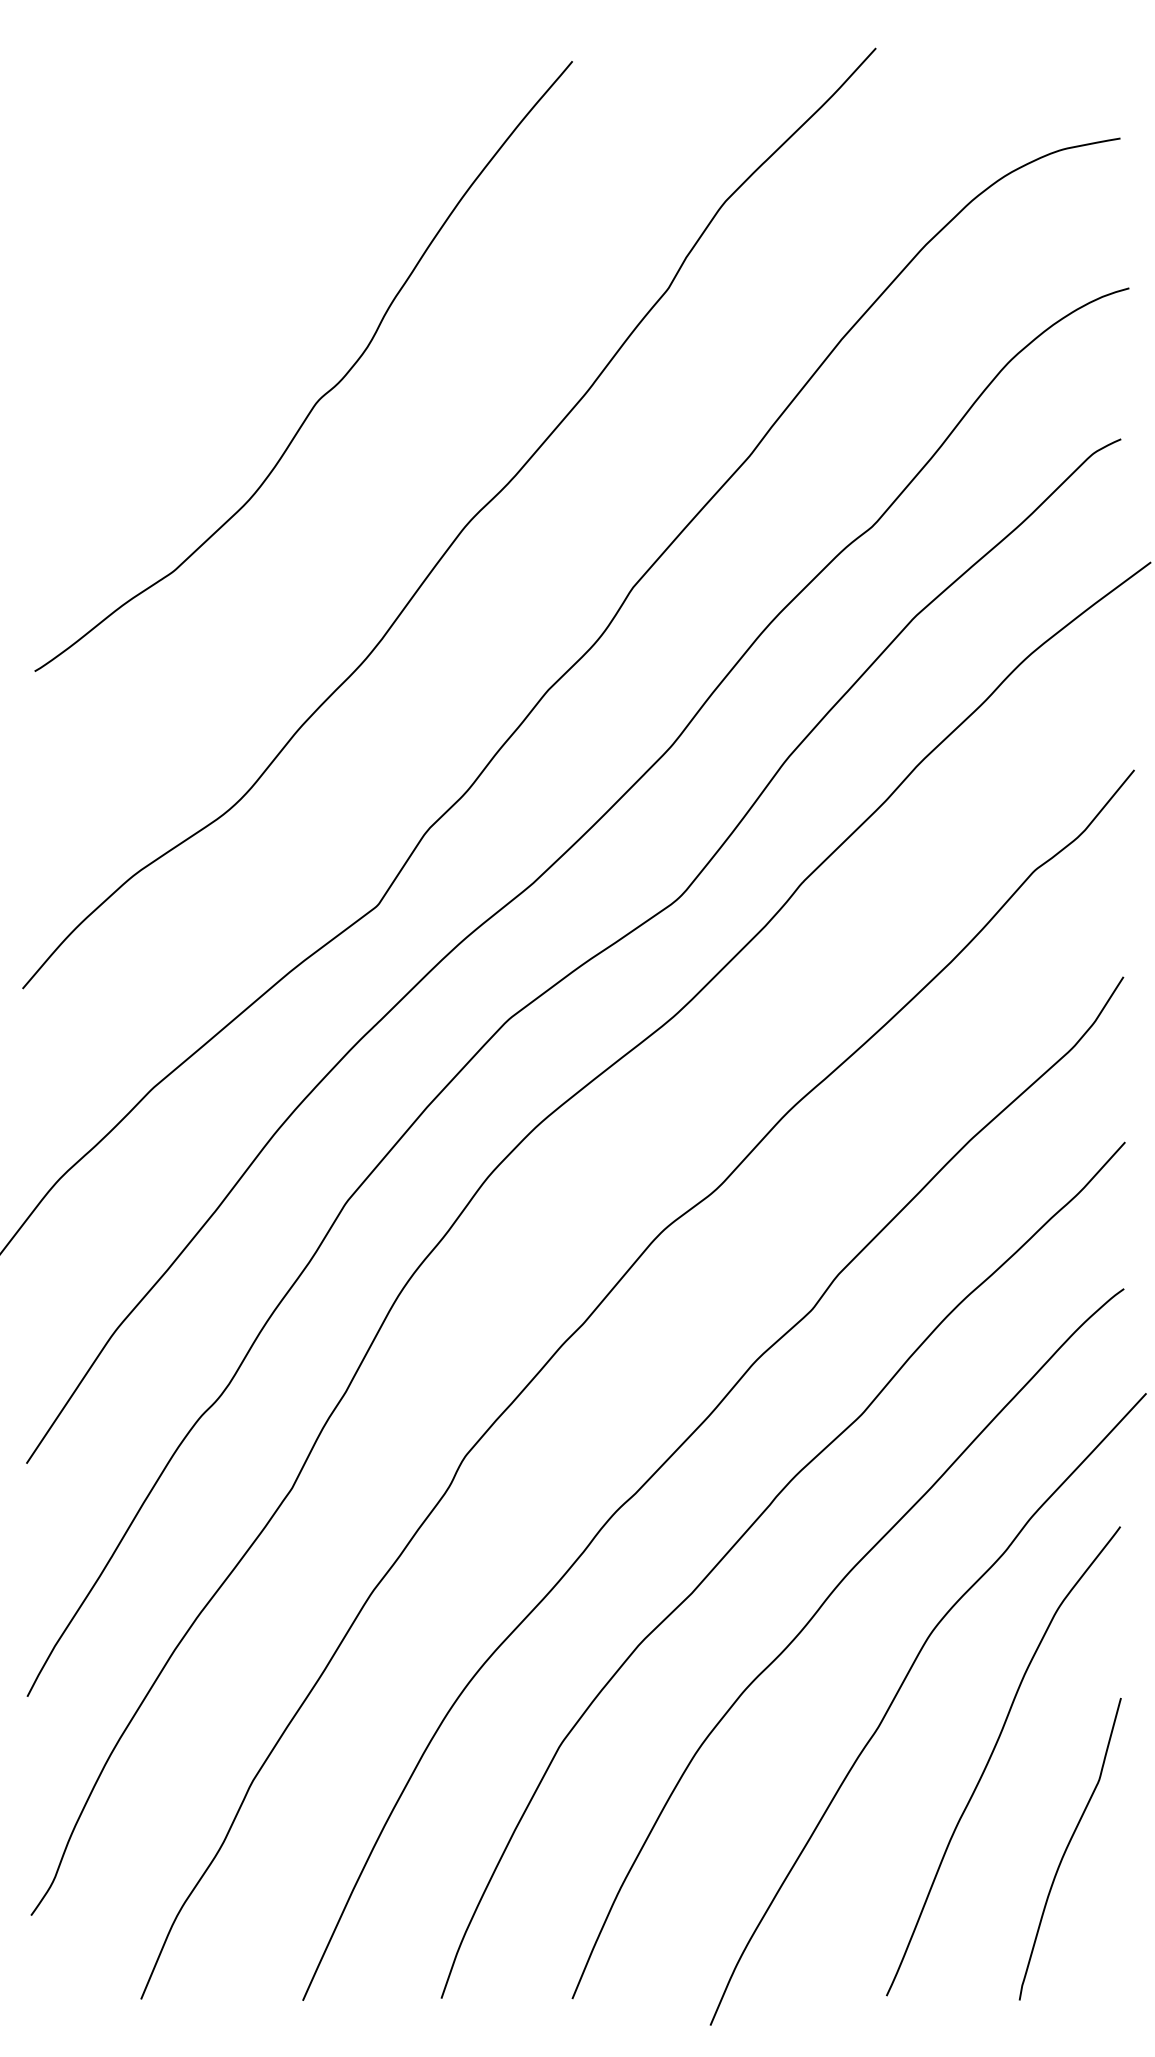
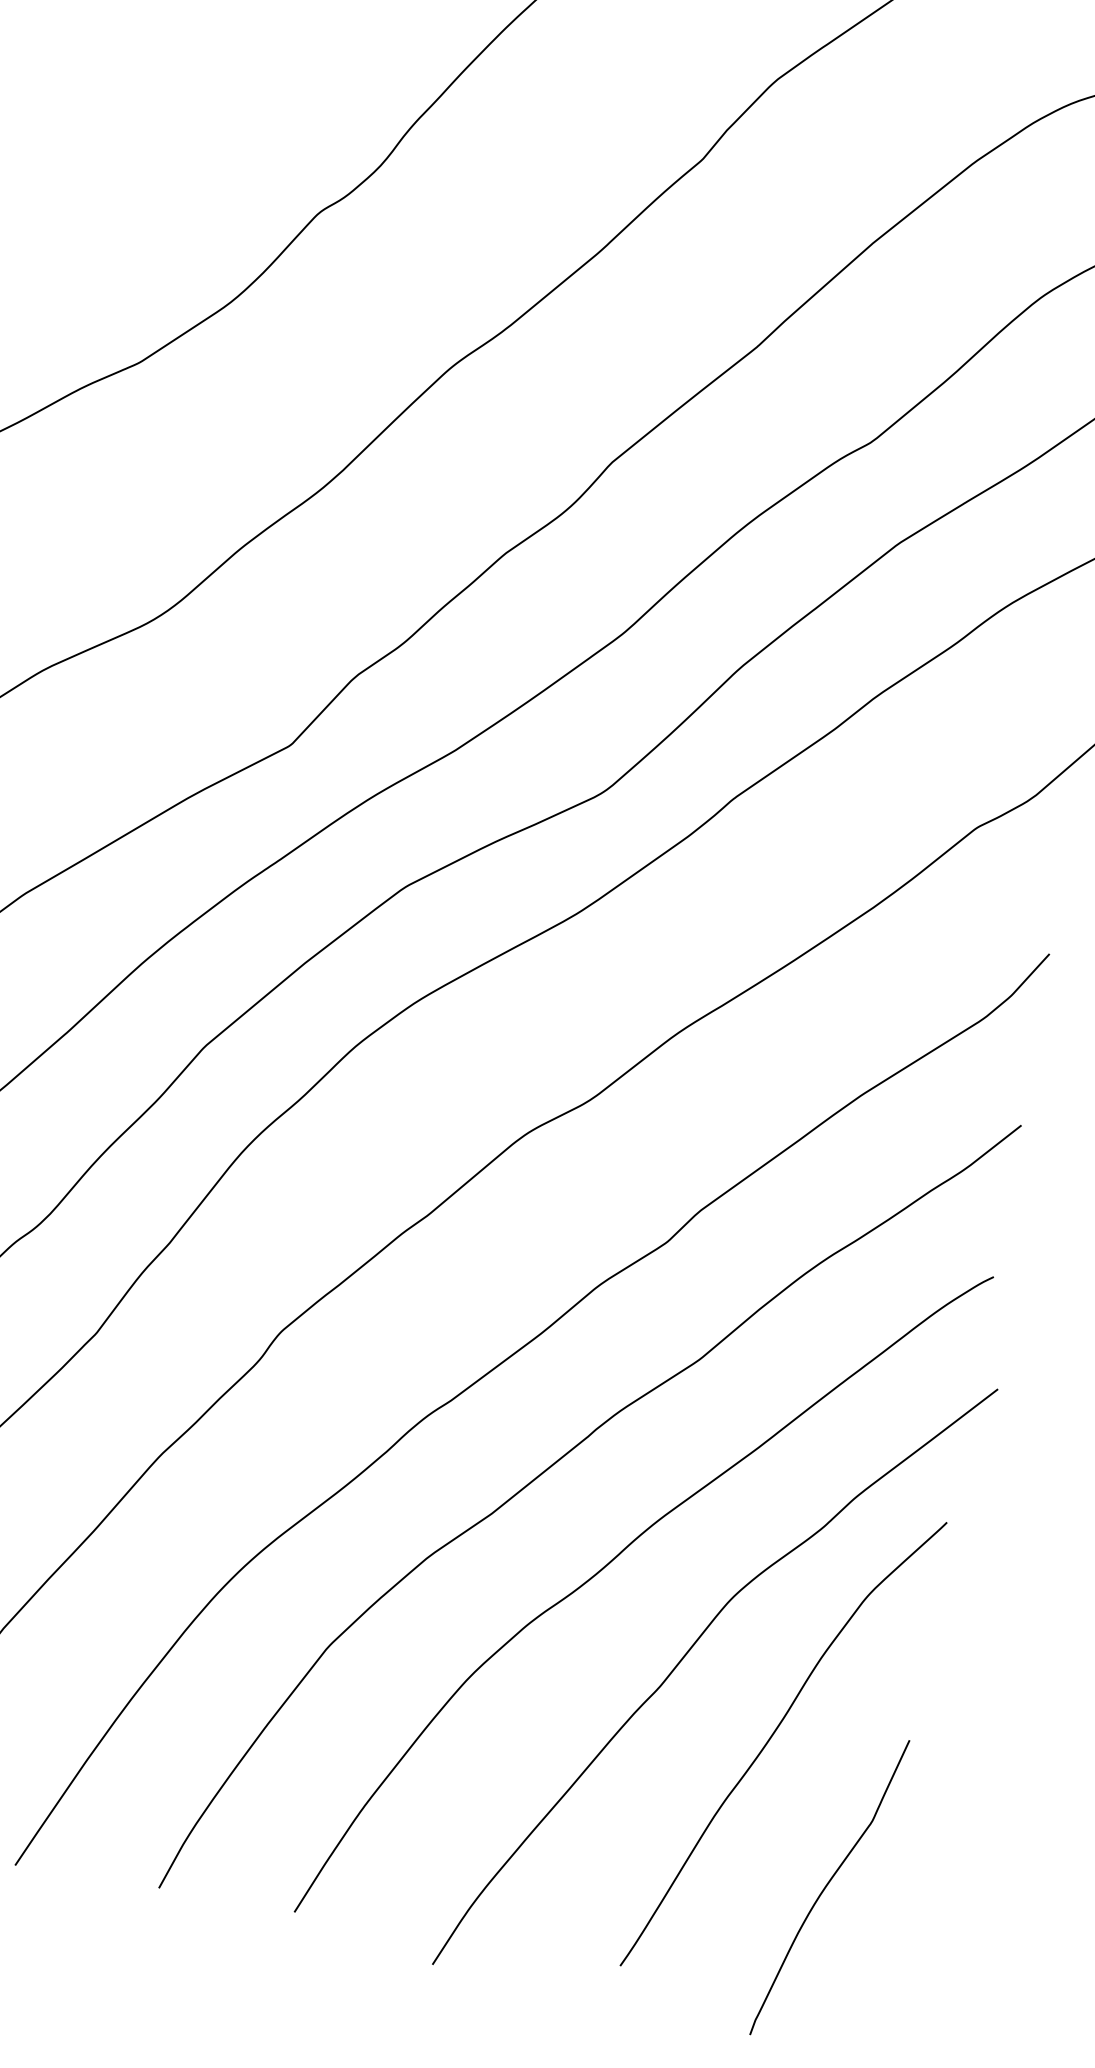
curve: (1067, 1849) -> (826, 1887), moved

